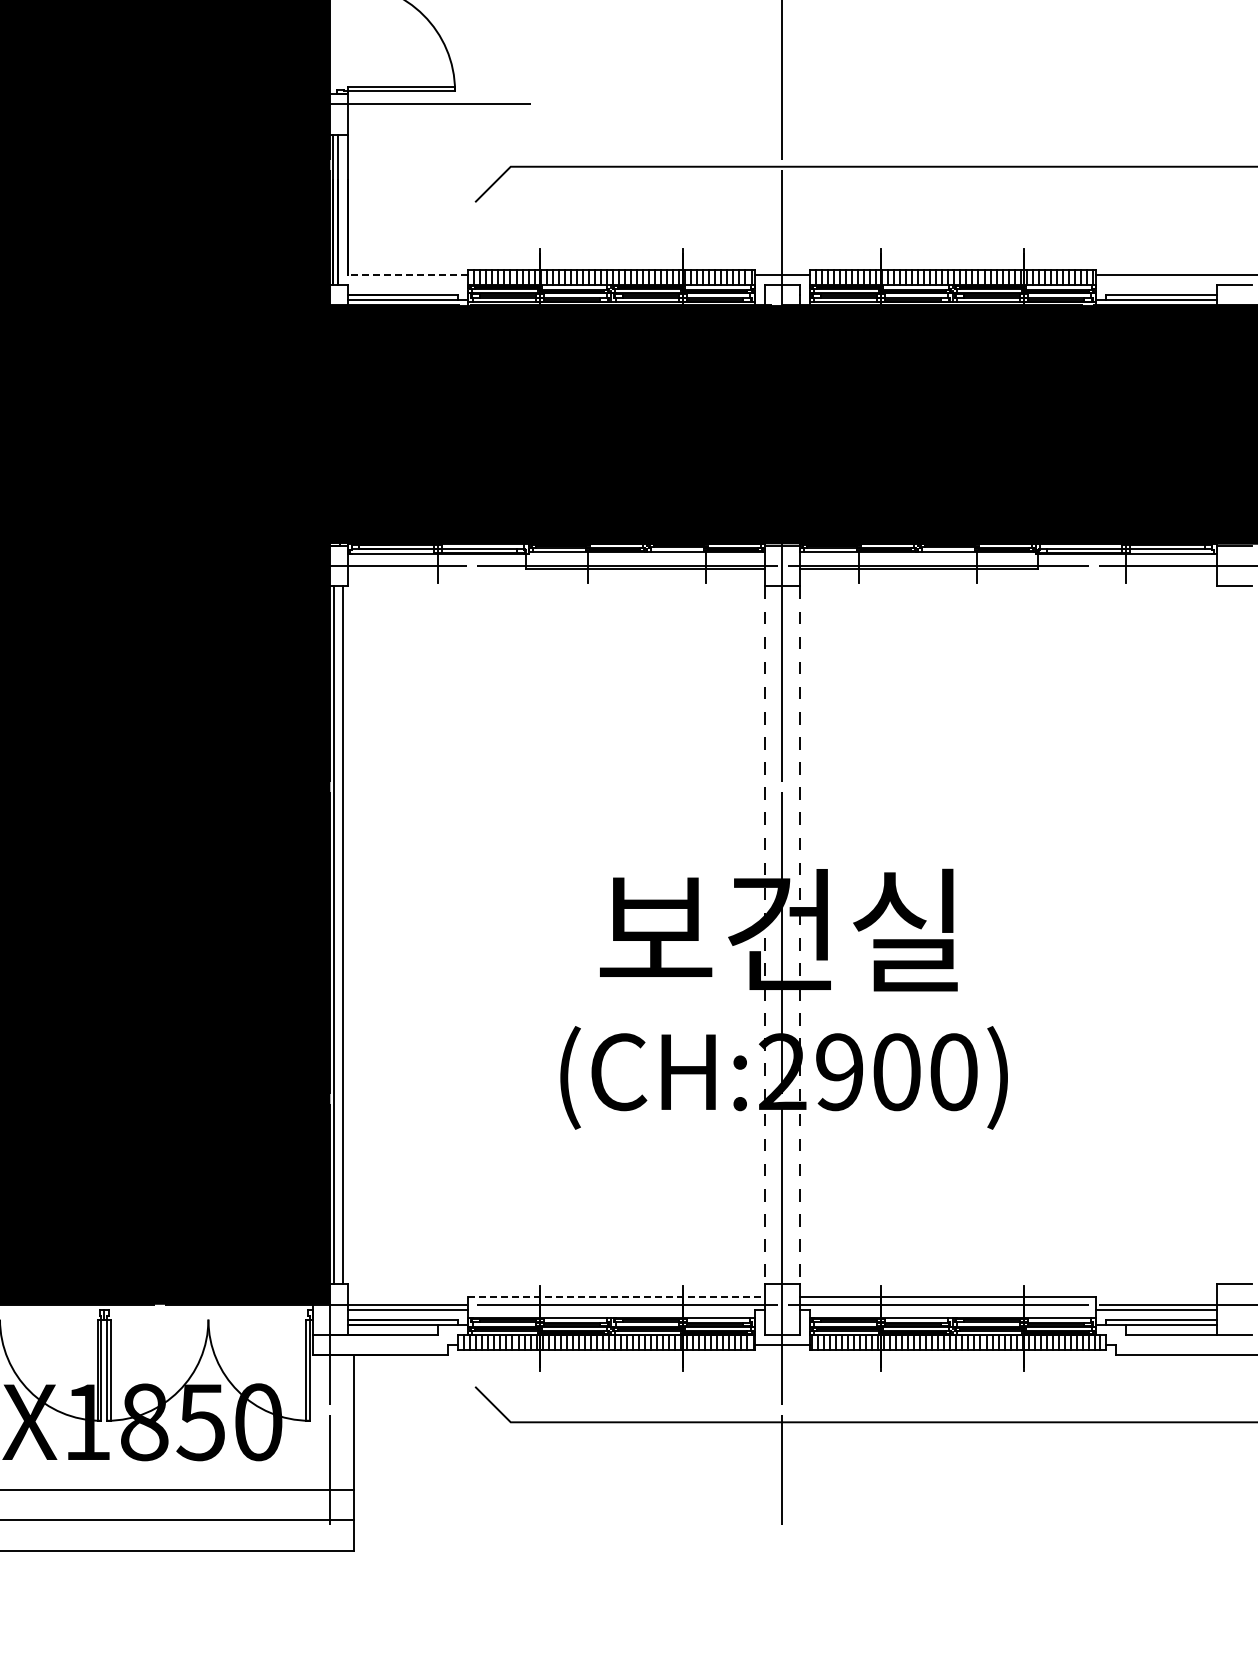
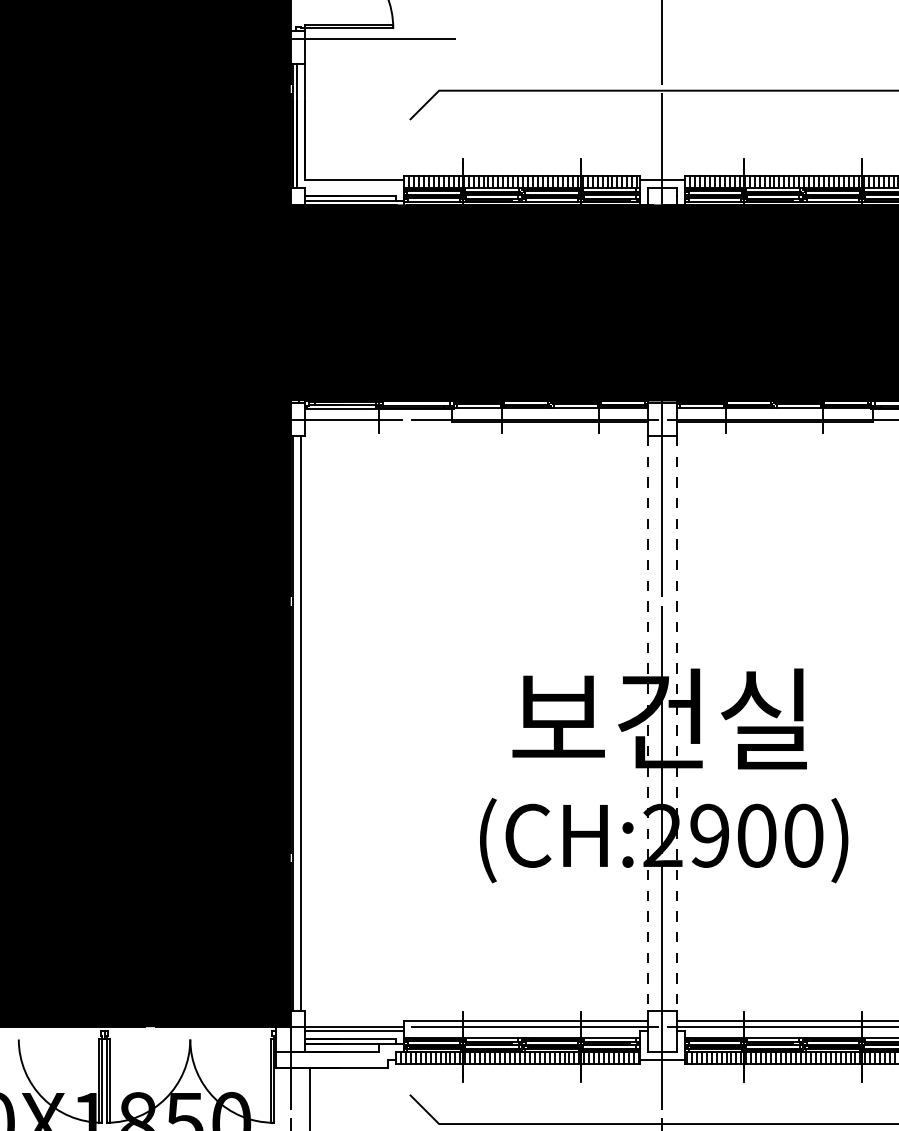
line: (407, 275) -> (354, 180), dashed -> solid
line: (616, 1297) -> (526, 1021), dashed -> solid

